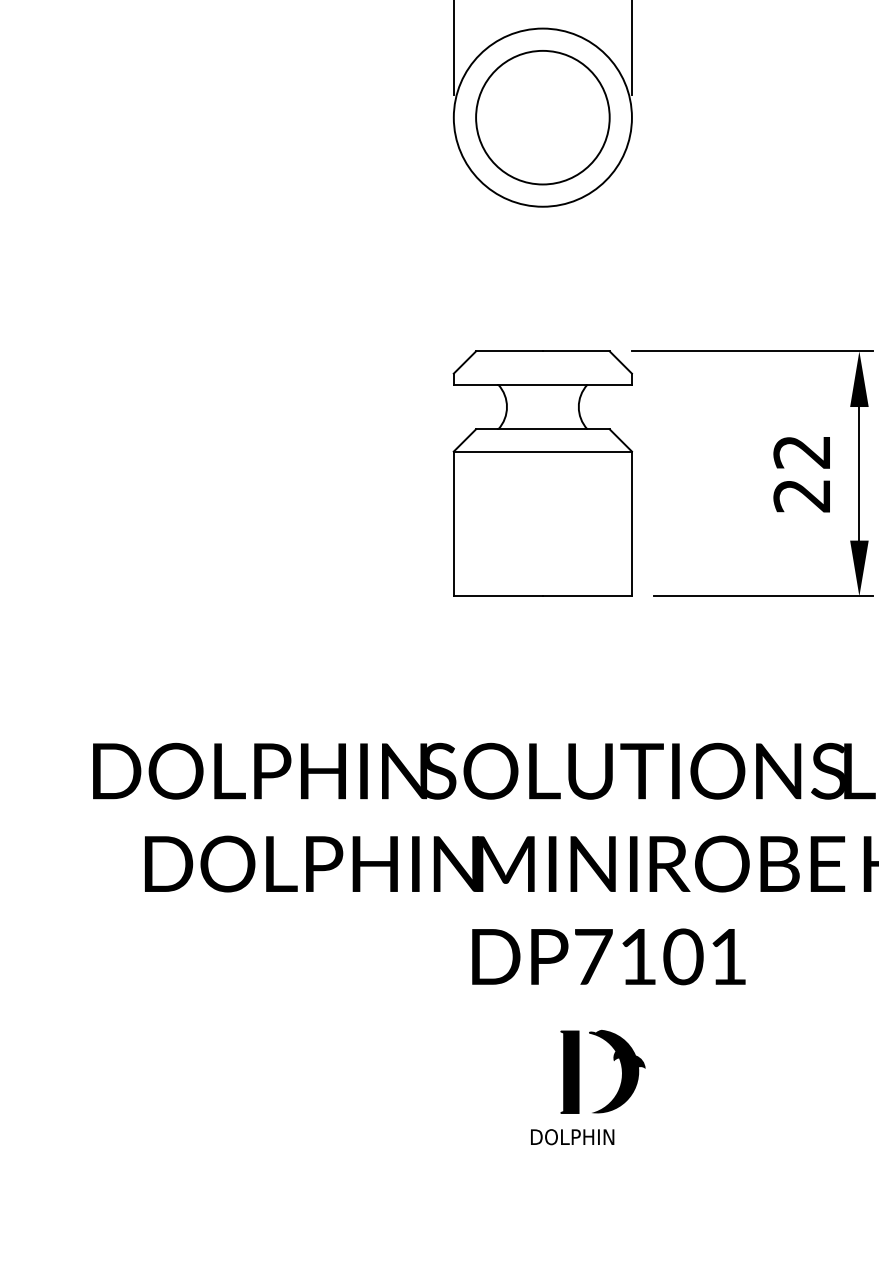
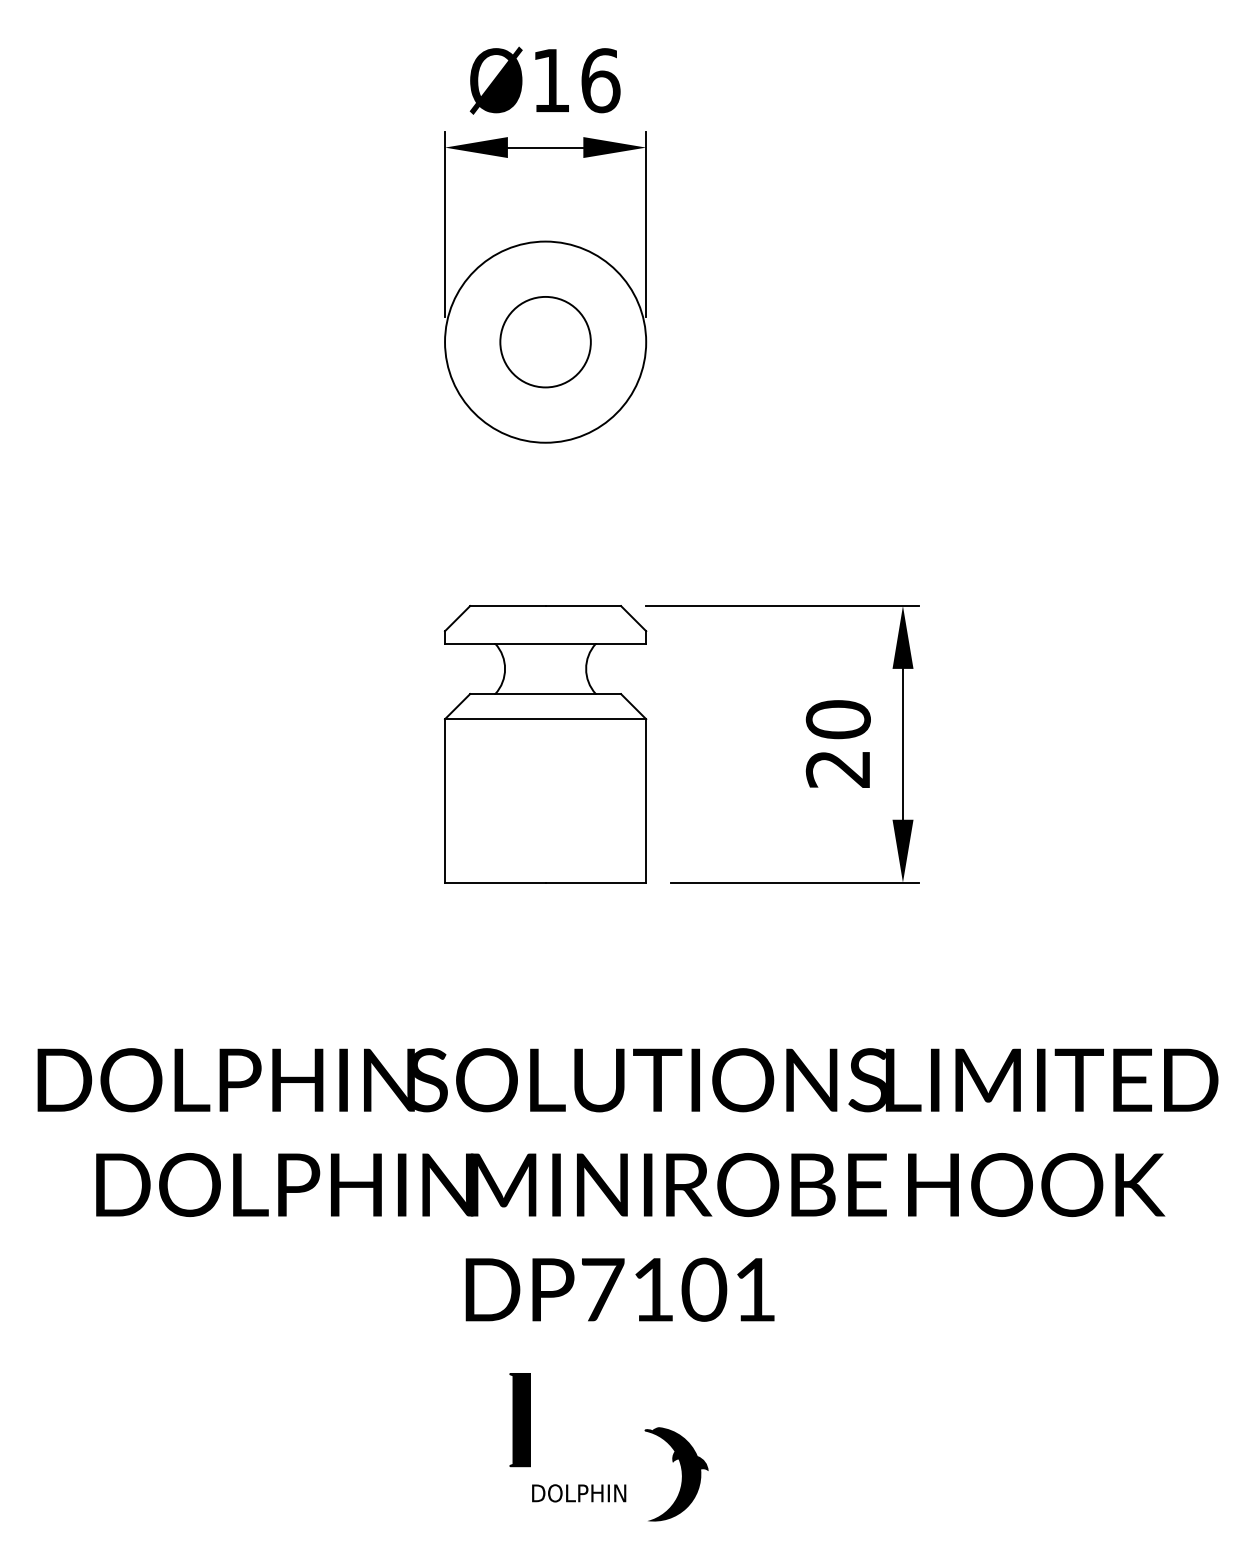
circle: (542, 117) -> (545, 341), size x0.6
text: (801, 451) -> (837, 719), 22 -> 20
part: (617, 1071) -> (676, 1474), moved
part: (569, 1072) -> (519, 1420), moved

